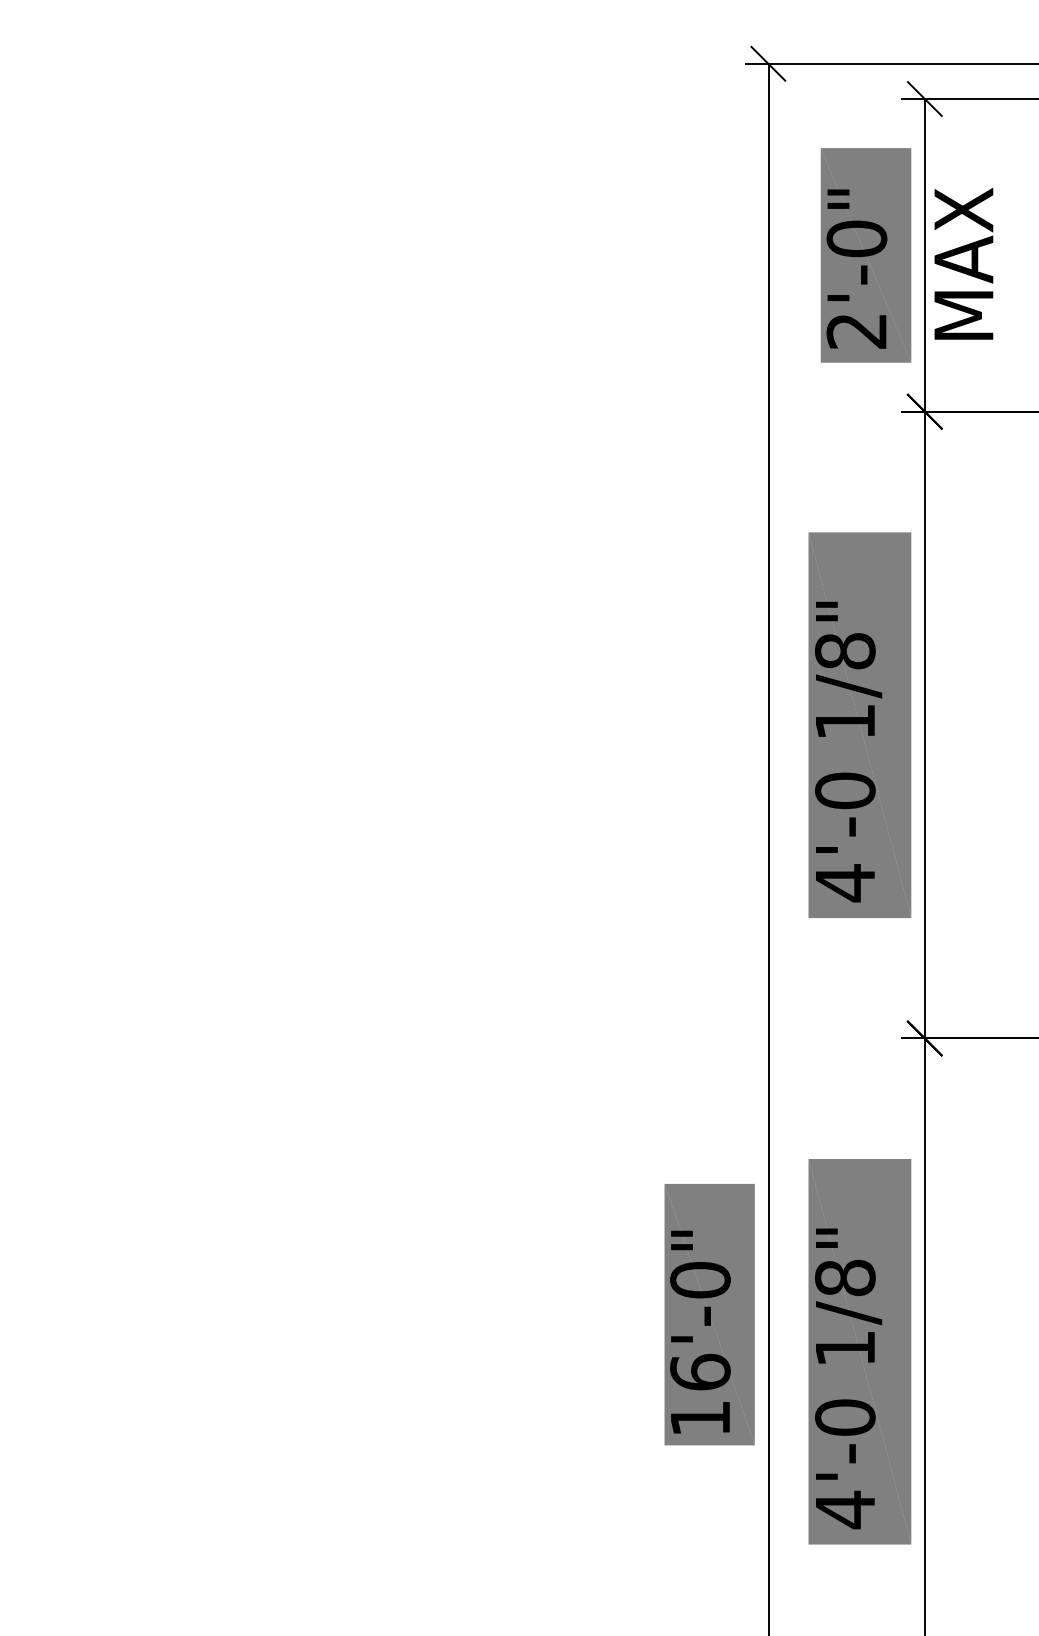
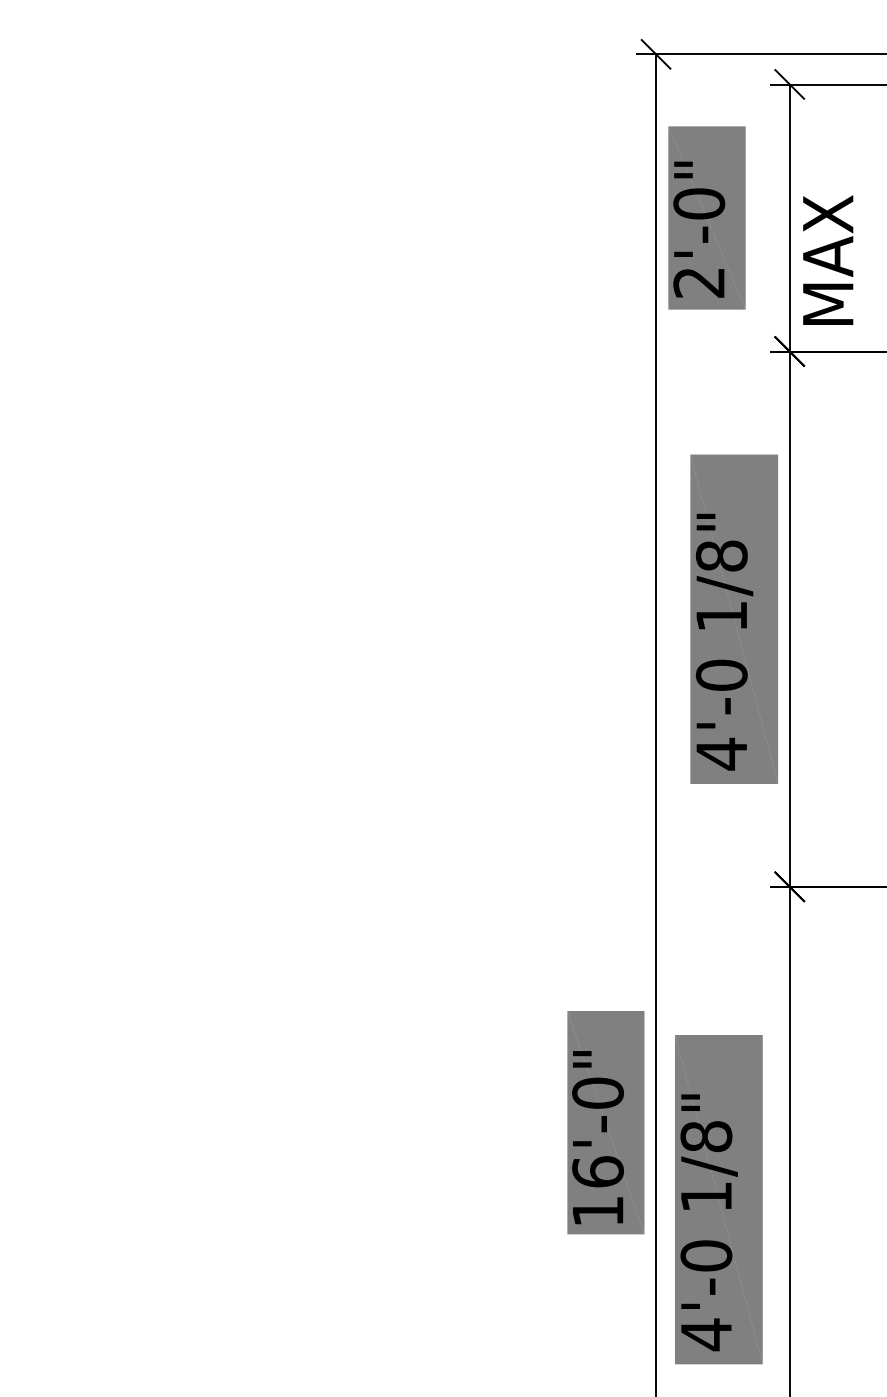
text: (866, 255) -> (707, 218), moved
text: (963, 263) -> (827, 259), moved
text: (859, 1351) -> (718, 1199), moved

